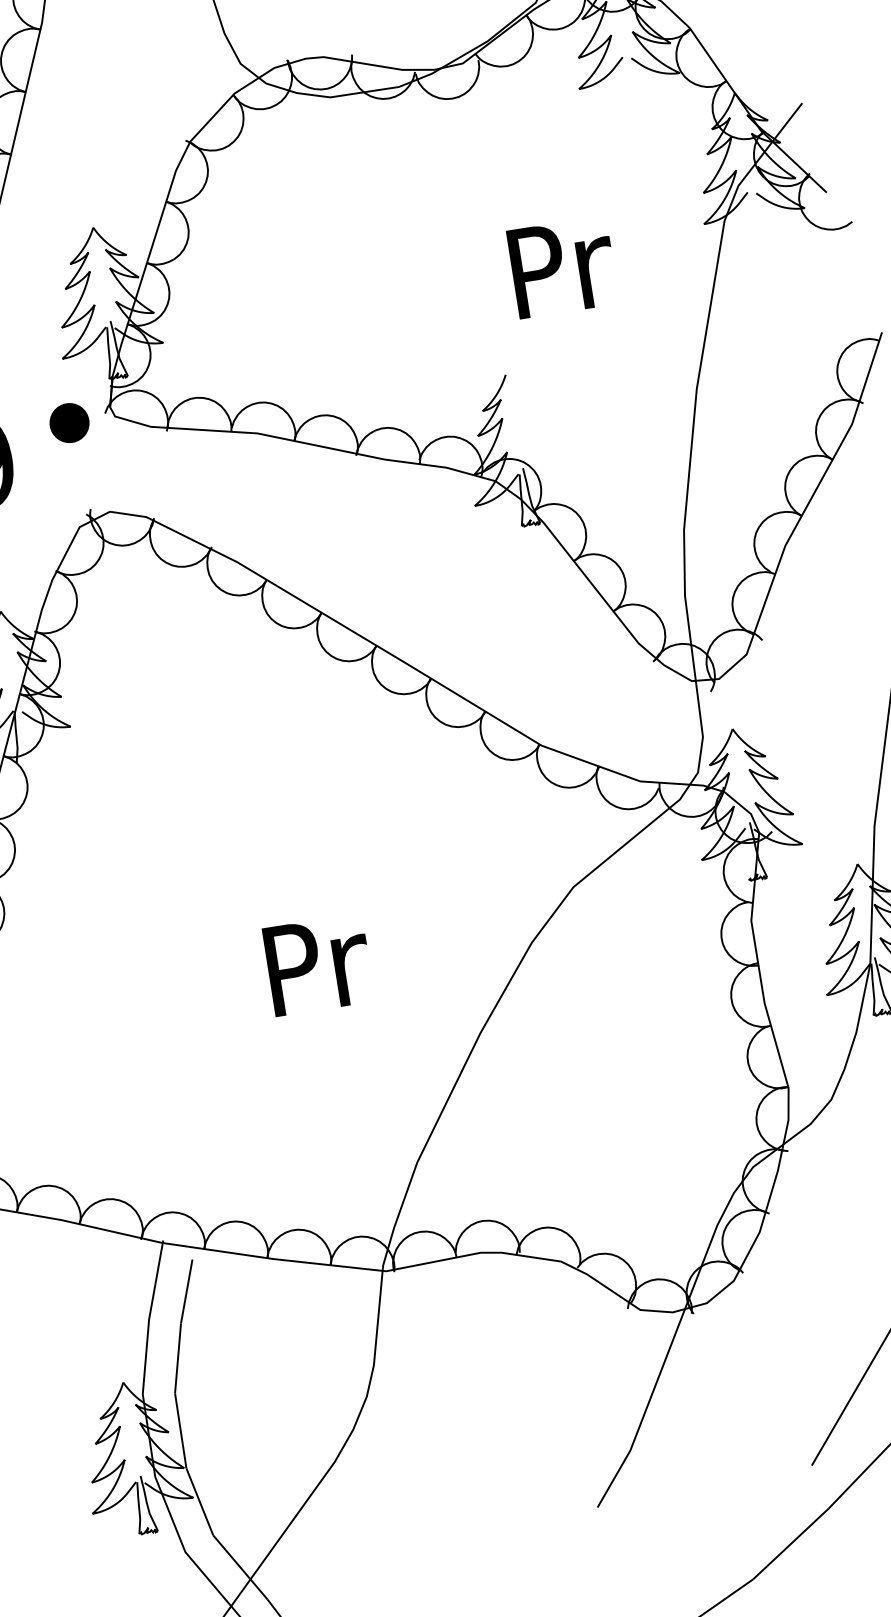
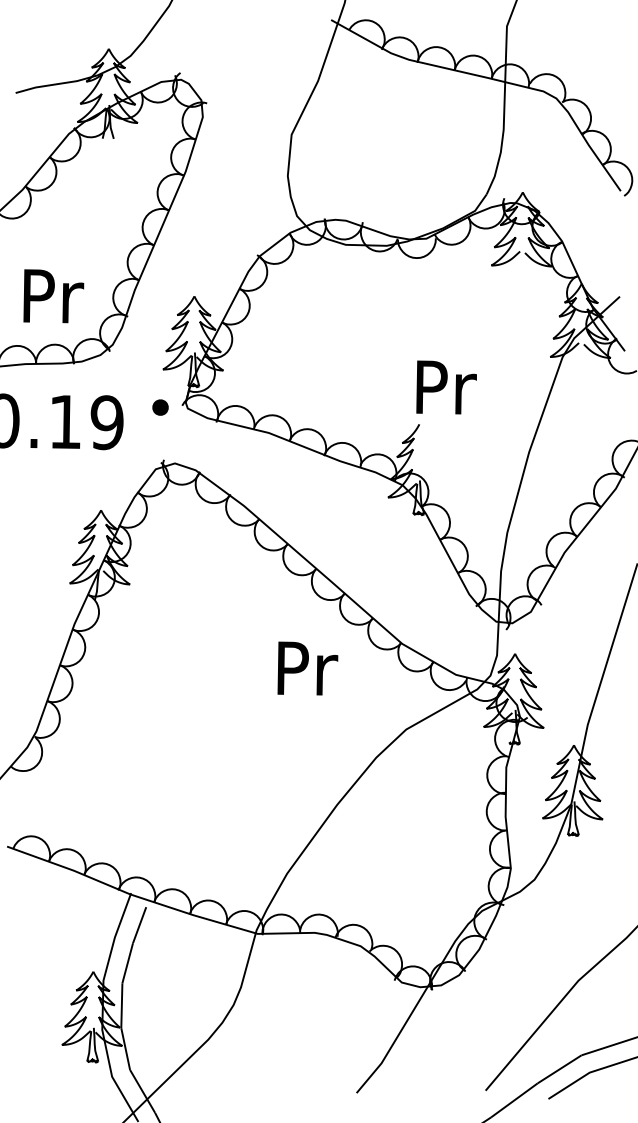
text: (562, 267) -> (446, 387), moved
part: (69, 422) -> (160, 407), size x0.7
text: (317, 964) -> (307, 668), moved

